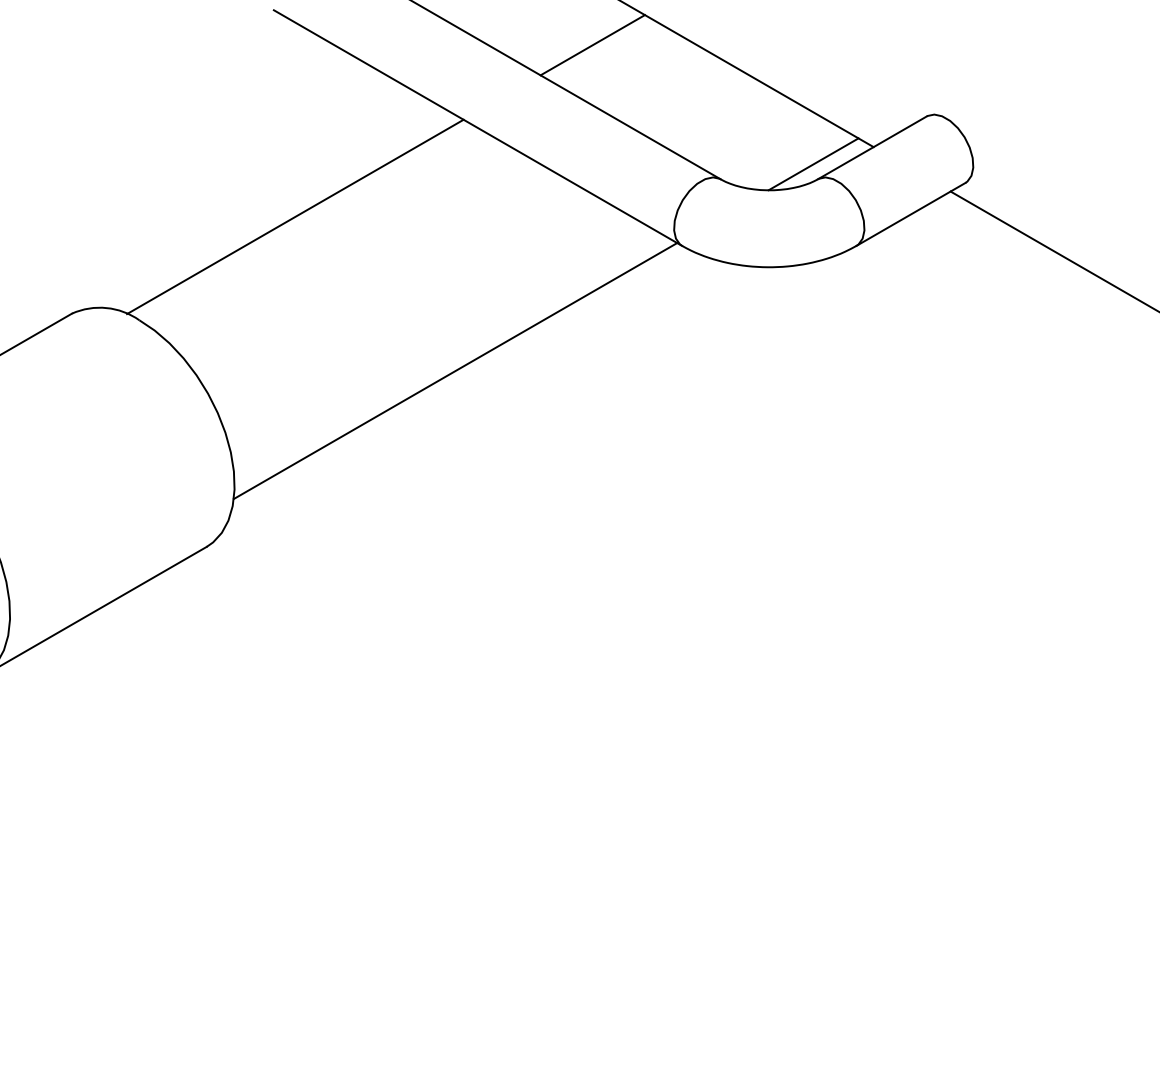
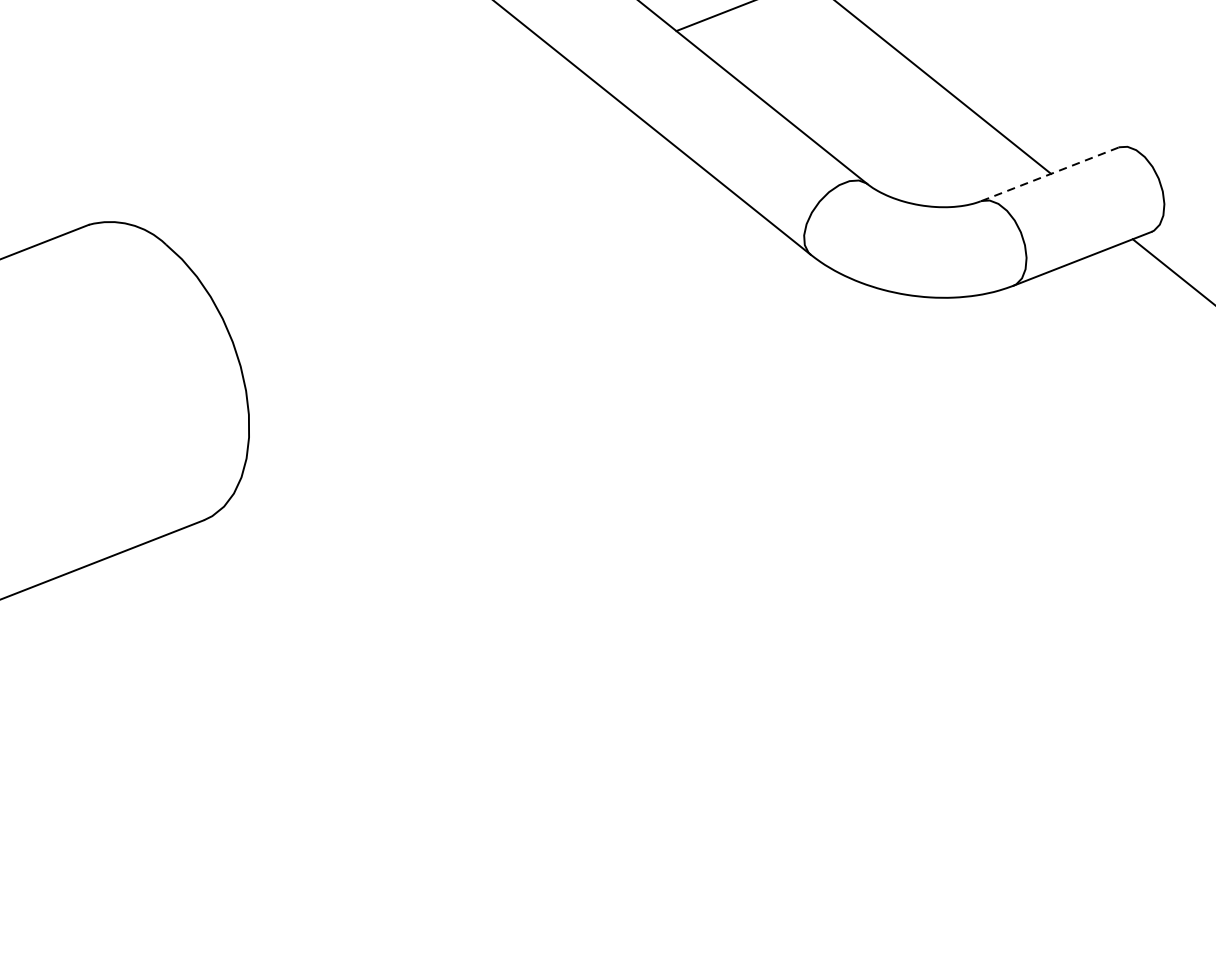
line: (872, 147) -> (1049, 174), solid -> dashed
line: (813, 164) -> (978, 183), removed
line: (295, 216) -> (366, 151), removed
line: (455, 371) -> (524, 360), removed

